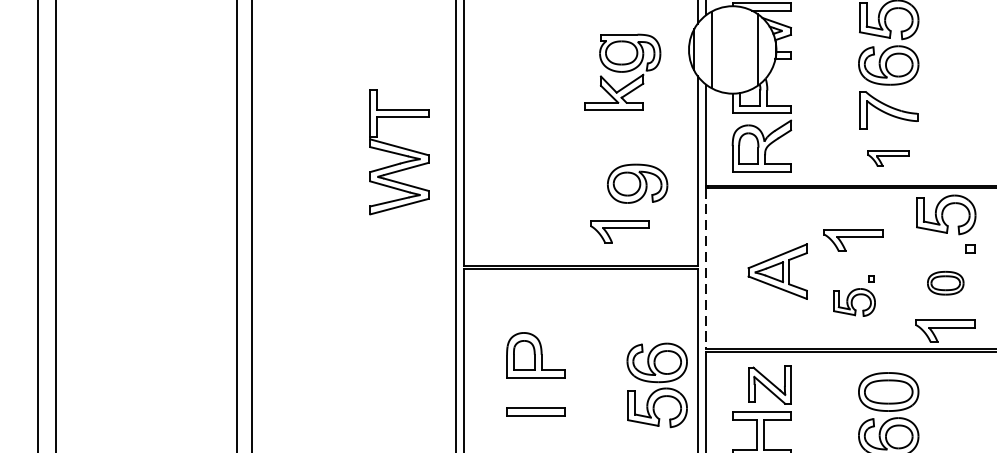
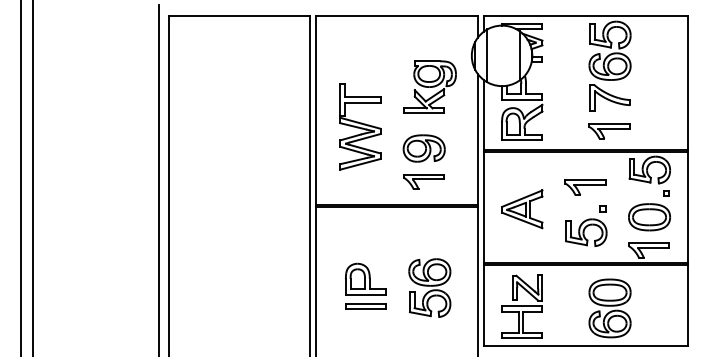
part: (622, 71) -> (429, 86), moved
part: (399, 151) -> (360, 126), moved
part: (887, 159) -> (609, 131), size x1.43
part: (636, 183) -> (423, 148), moved
line: (705, 268) -> (483, 207), dashed -> solid
part: (778, 271) -> (522, 209), moved
part: (945, 283) -> (649, 217), size x1.67
part: (854, 294) -> (586, 225), size x1.43
part: (535, 354) -> (365, 278), moved
part: (656, 384) -> (429, 287), moved

